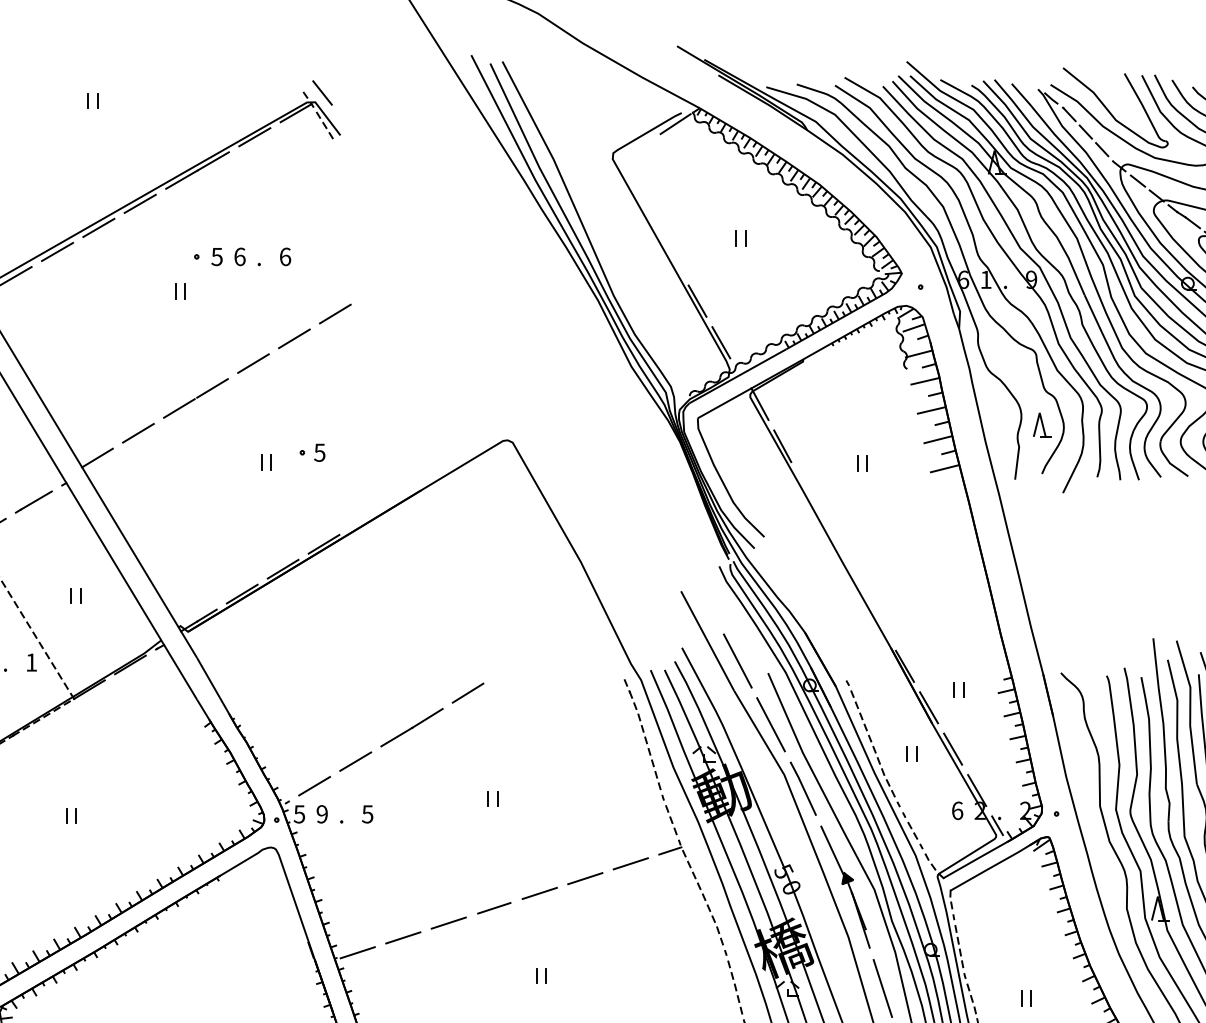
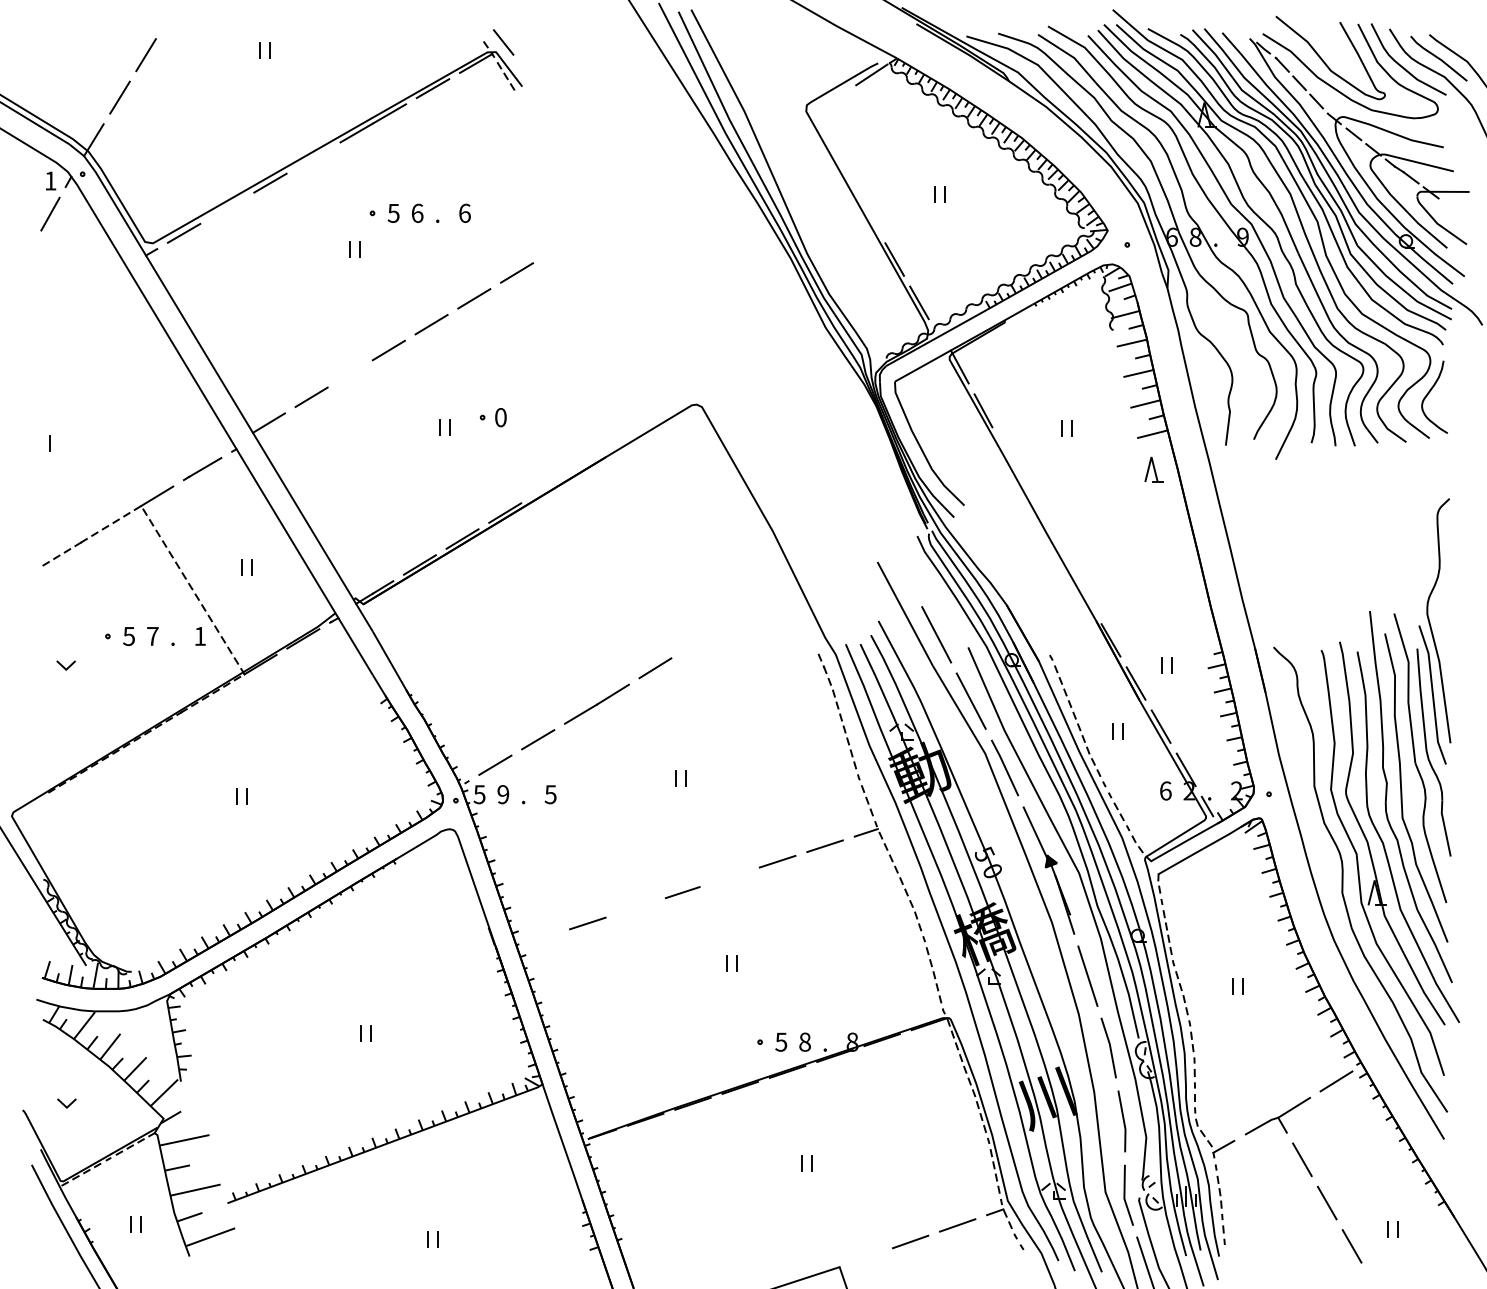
line: (140, 203) -> (313, 157), removed
line: (57, 251) -> (227, 207), removed
text: (986, 279) -> (1195, 236), 1 -> 8
line: (179, 408) -> (354, 371), removed
part: (1041, 424) -> (1153, 469), moved
text: (319, 452) -> (500, 417), 5 -> 0
line: (540, 892) -> (730, 876), removed
line: (448, 922) -> (635, 907), removed
line: (357, 952) -> (540, 938), removed

